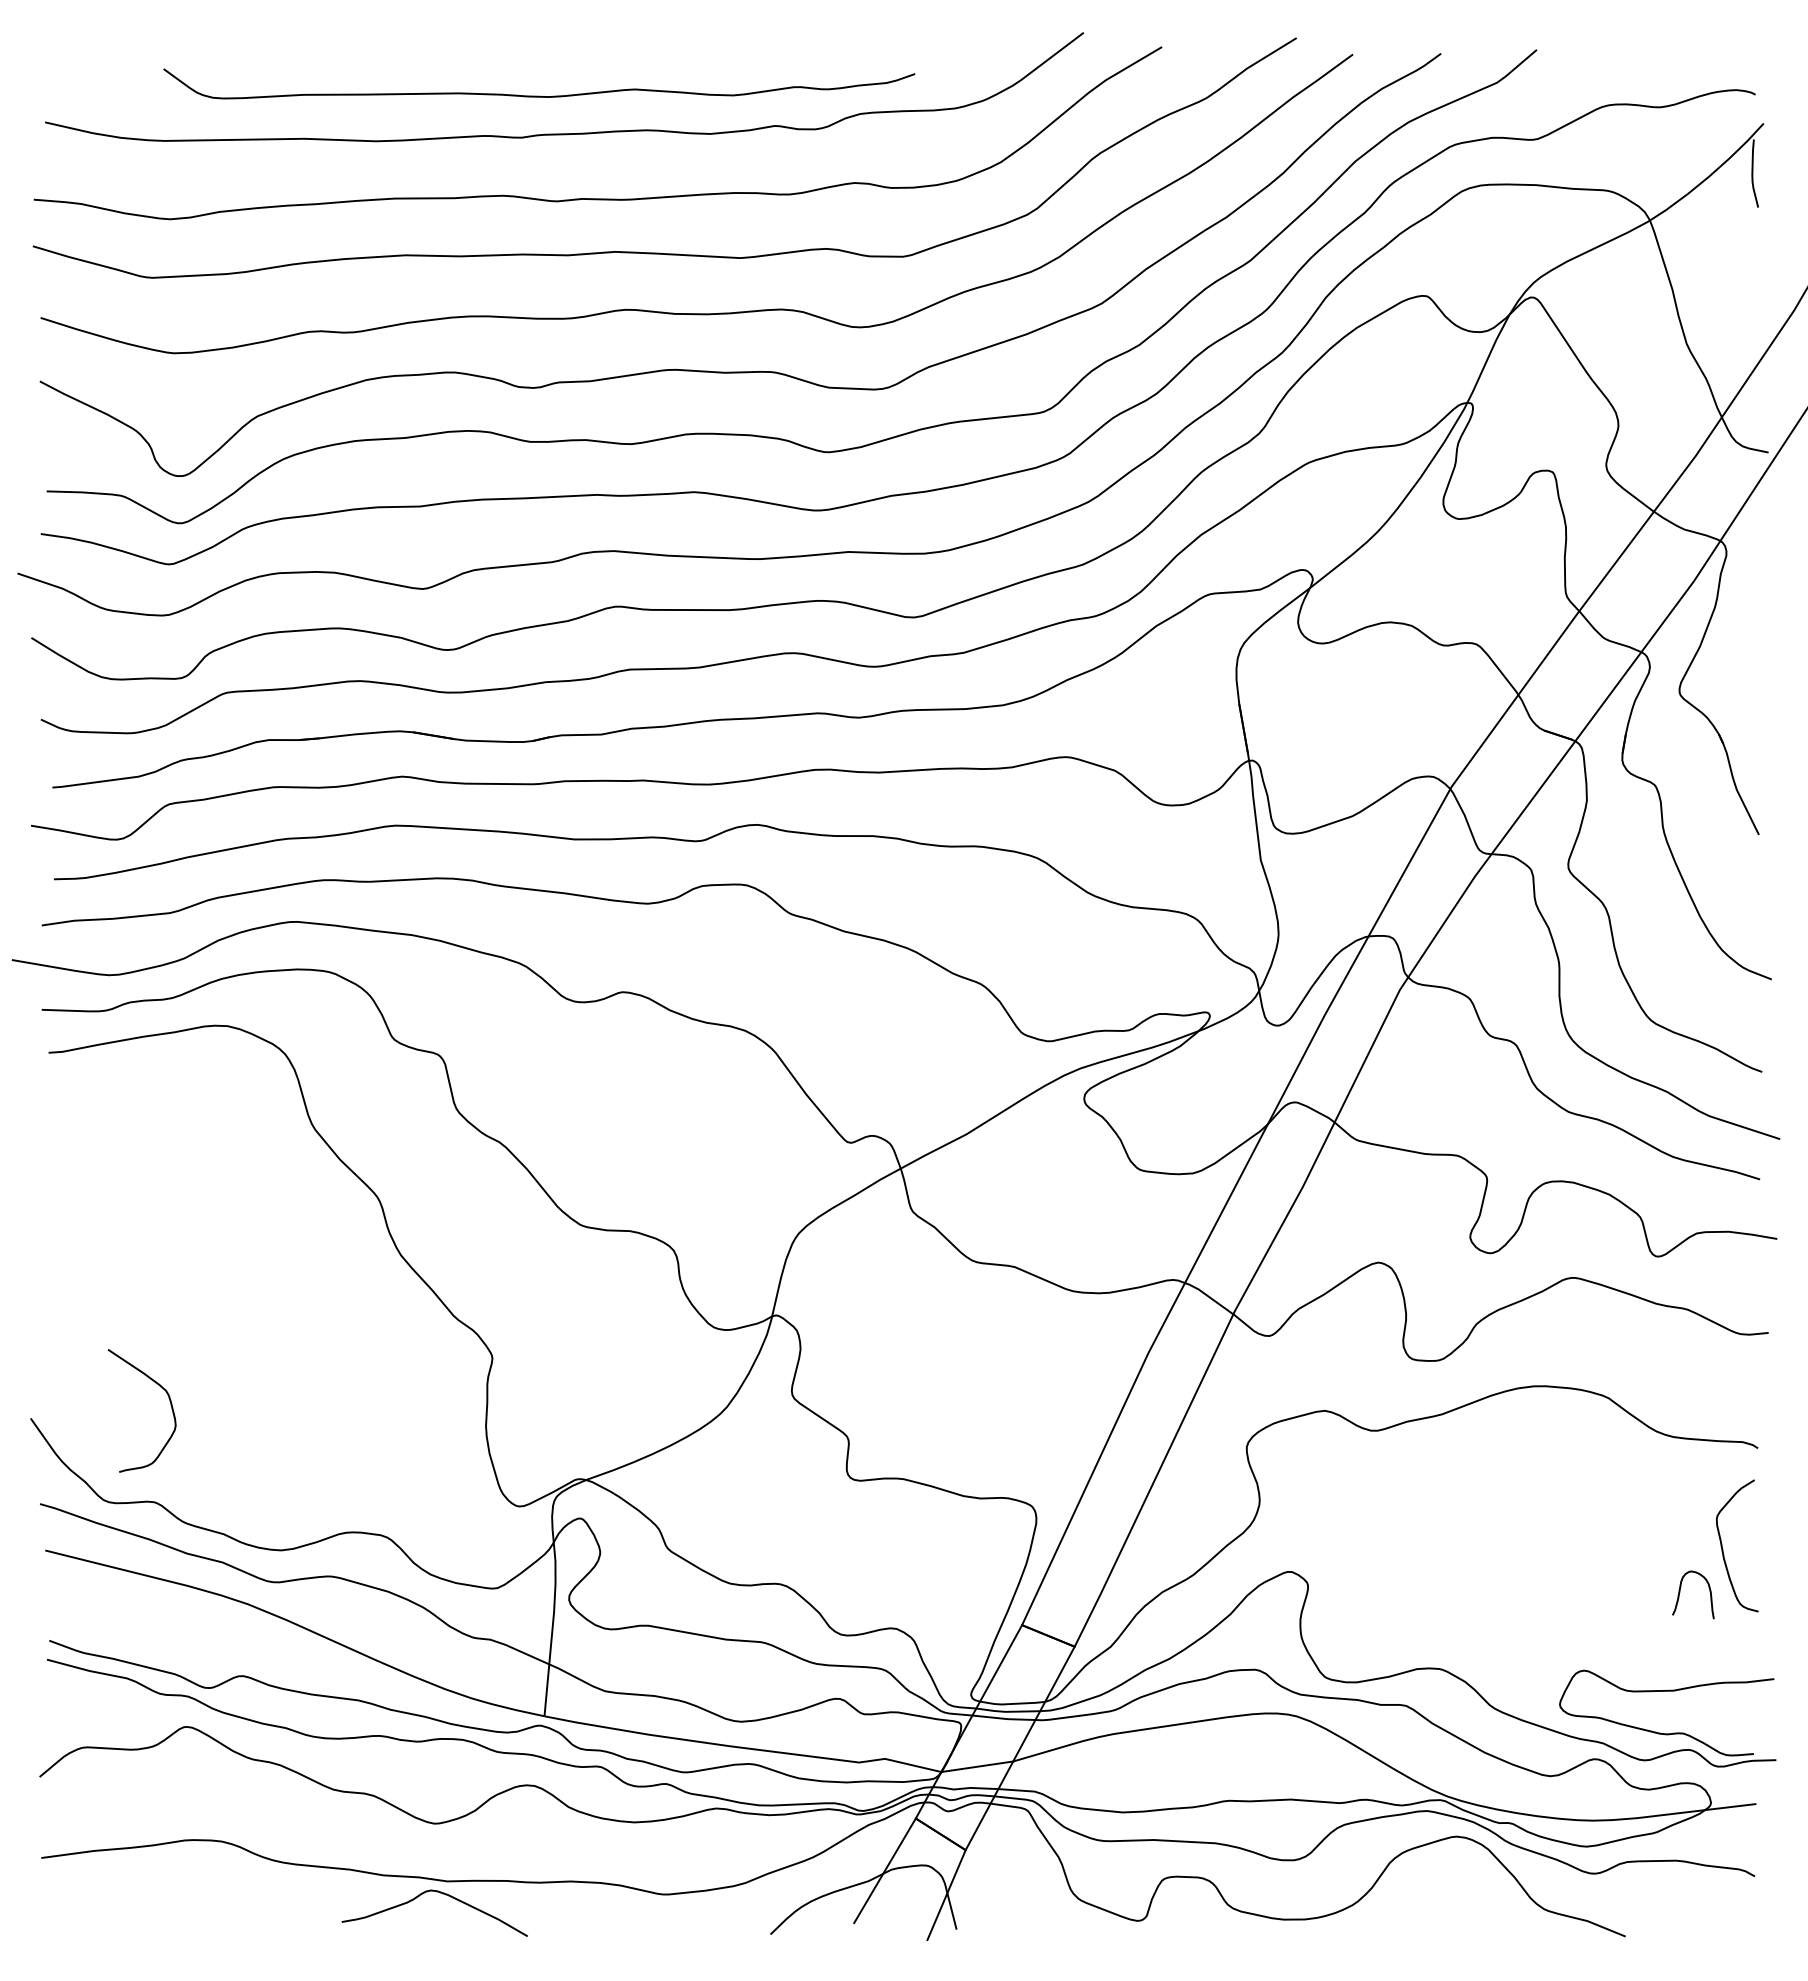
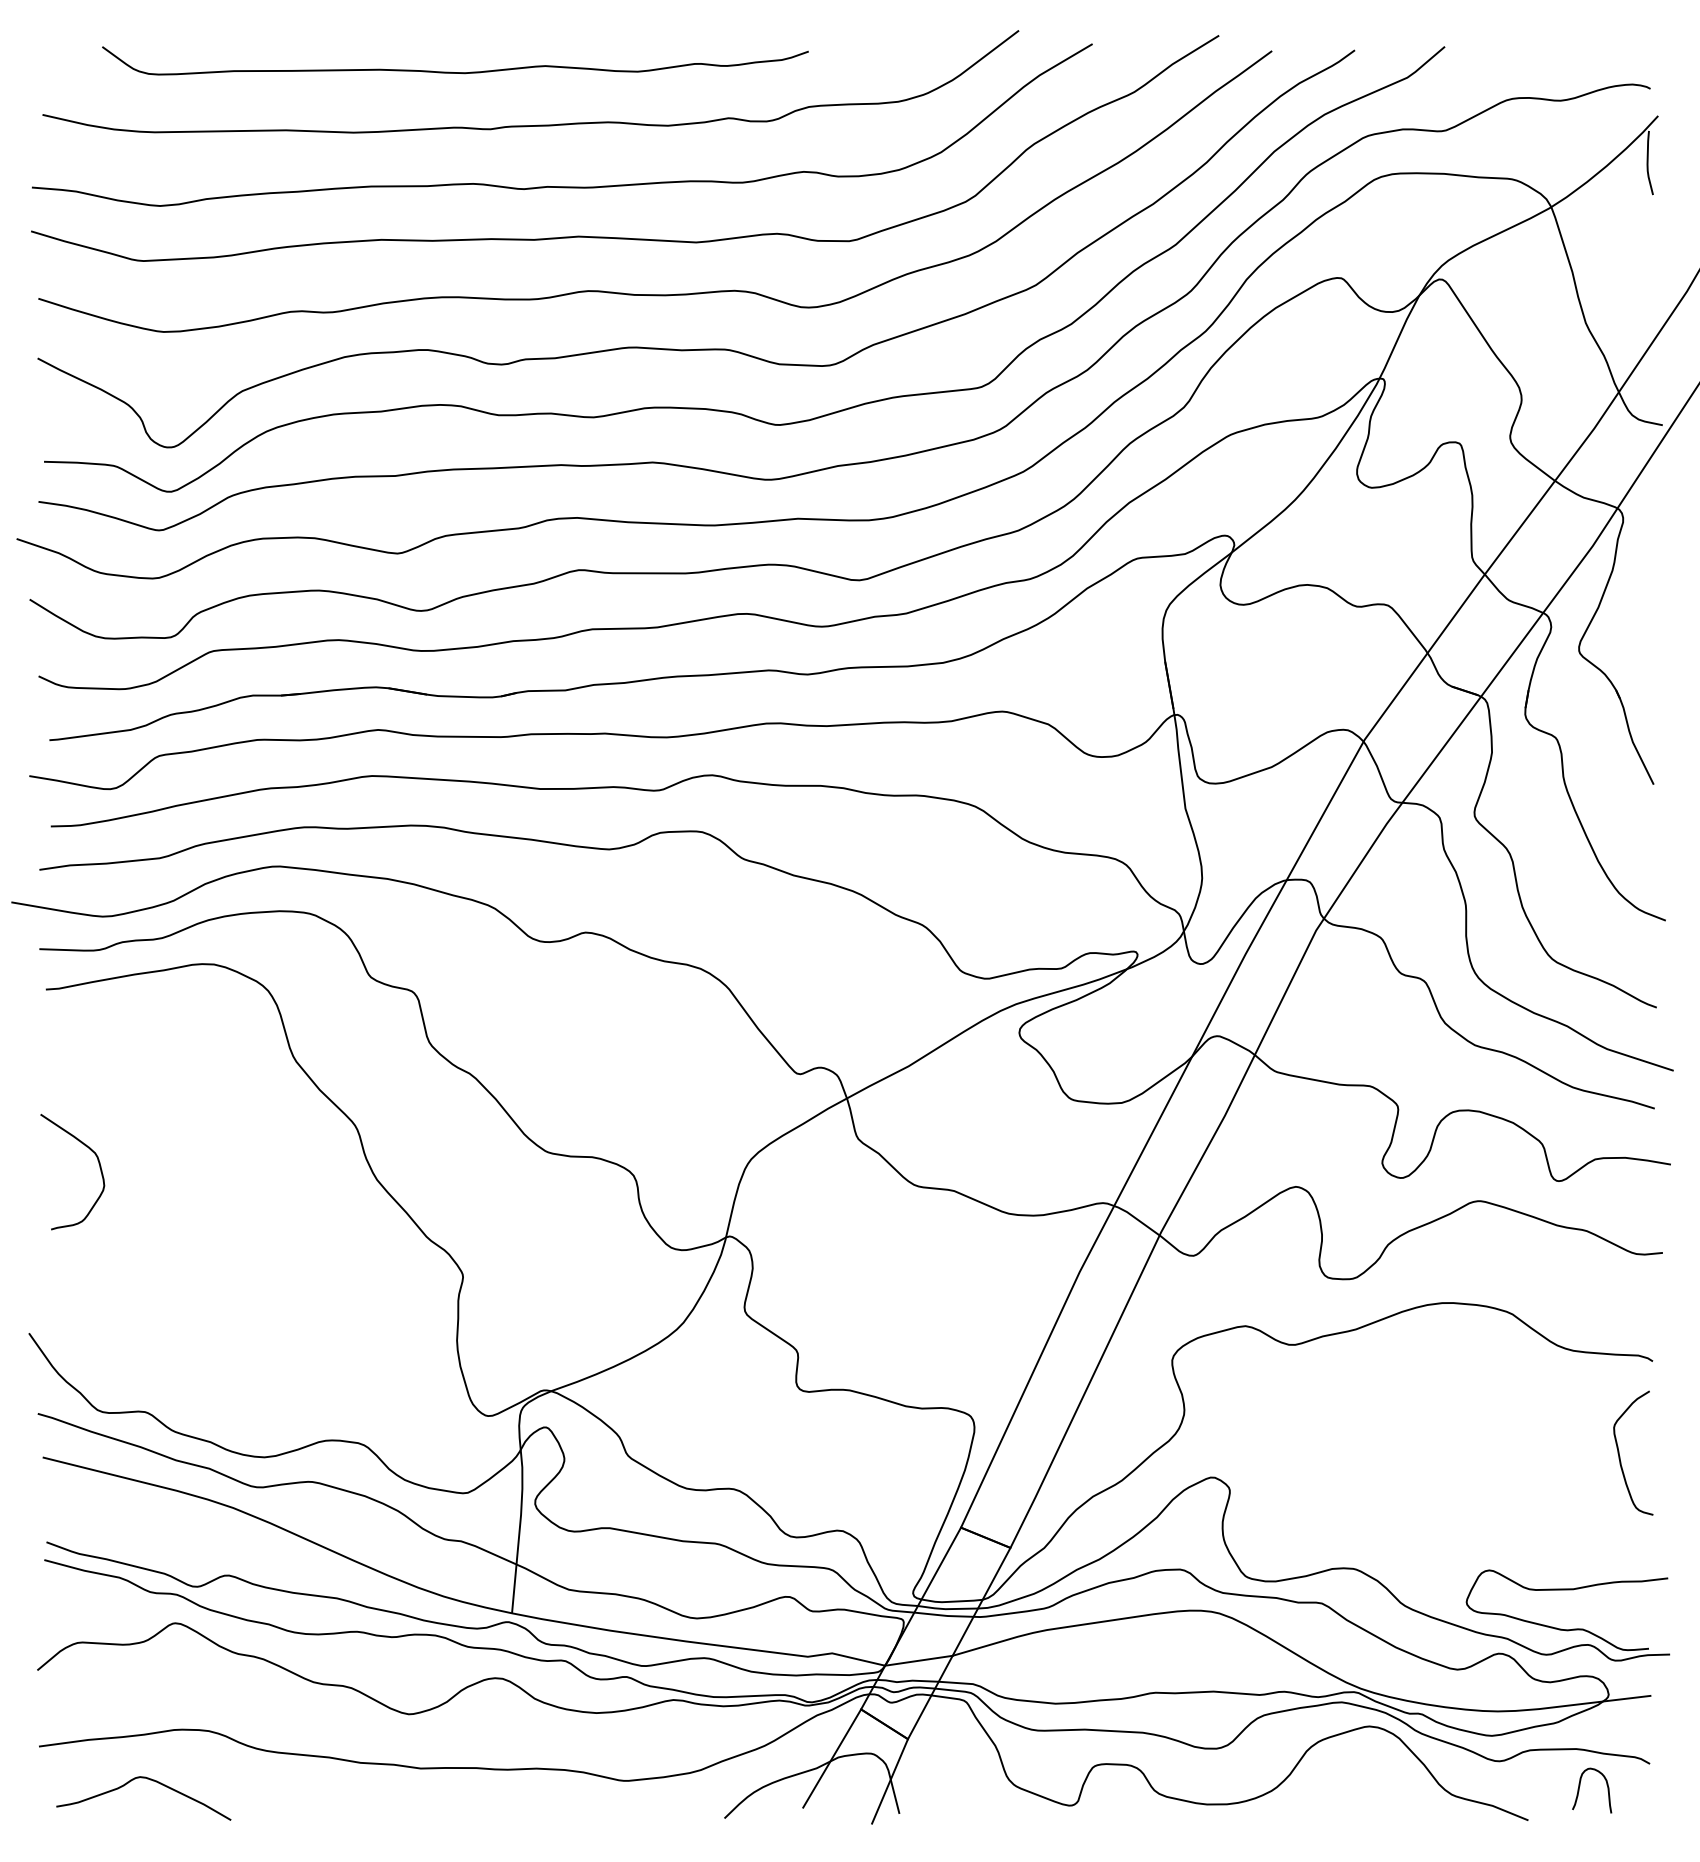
curve: (539, 95) -> (455, 71), moved
curve: (169, 1401) -> (98, 1163), moved
curve: (1680, 1592) -> (1579, 1788), moved
curve: (442, 1894) -> (151, 1780), moved

